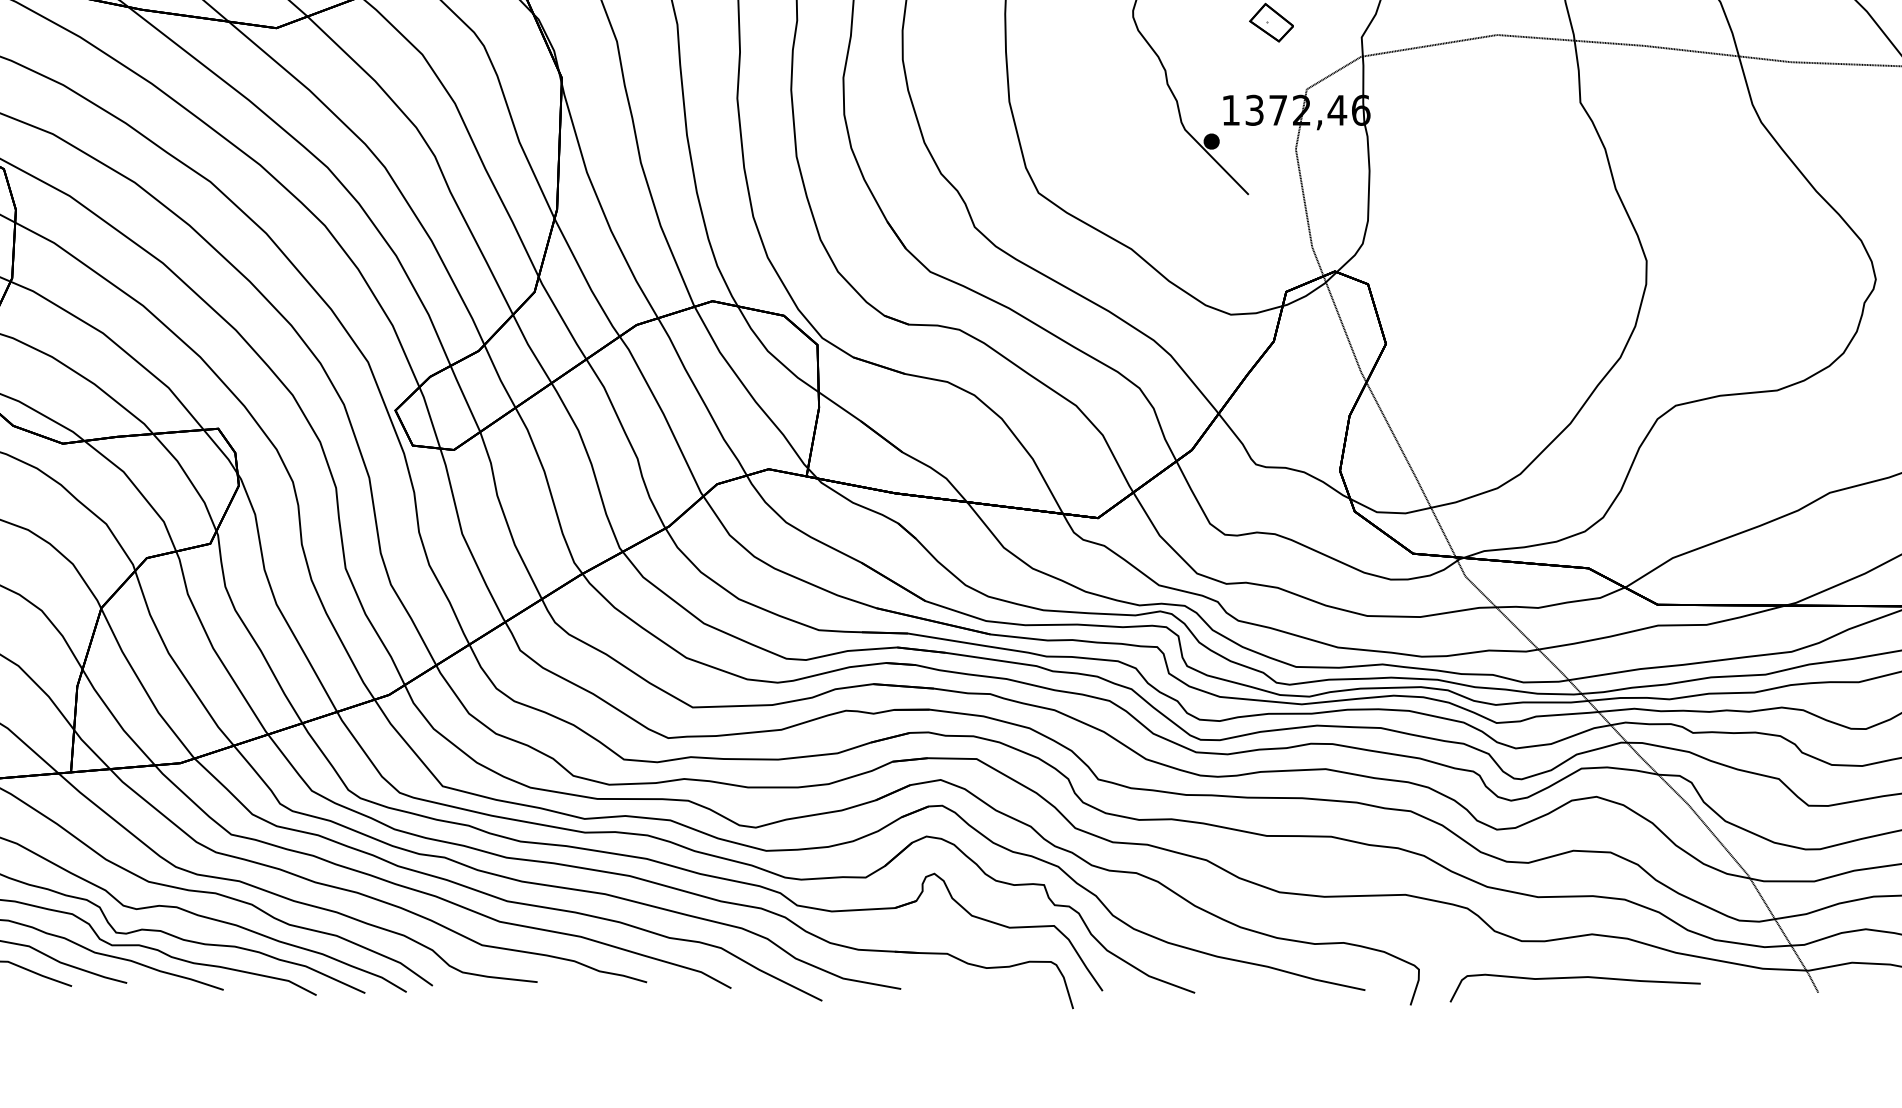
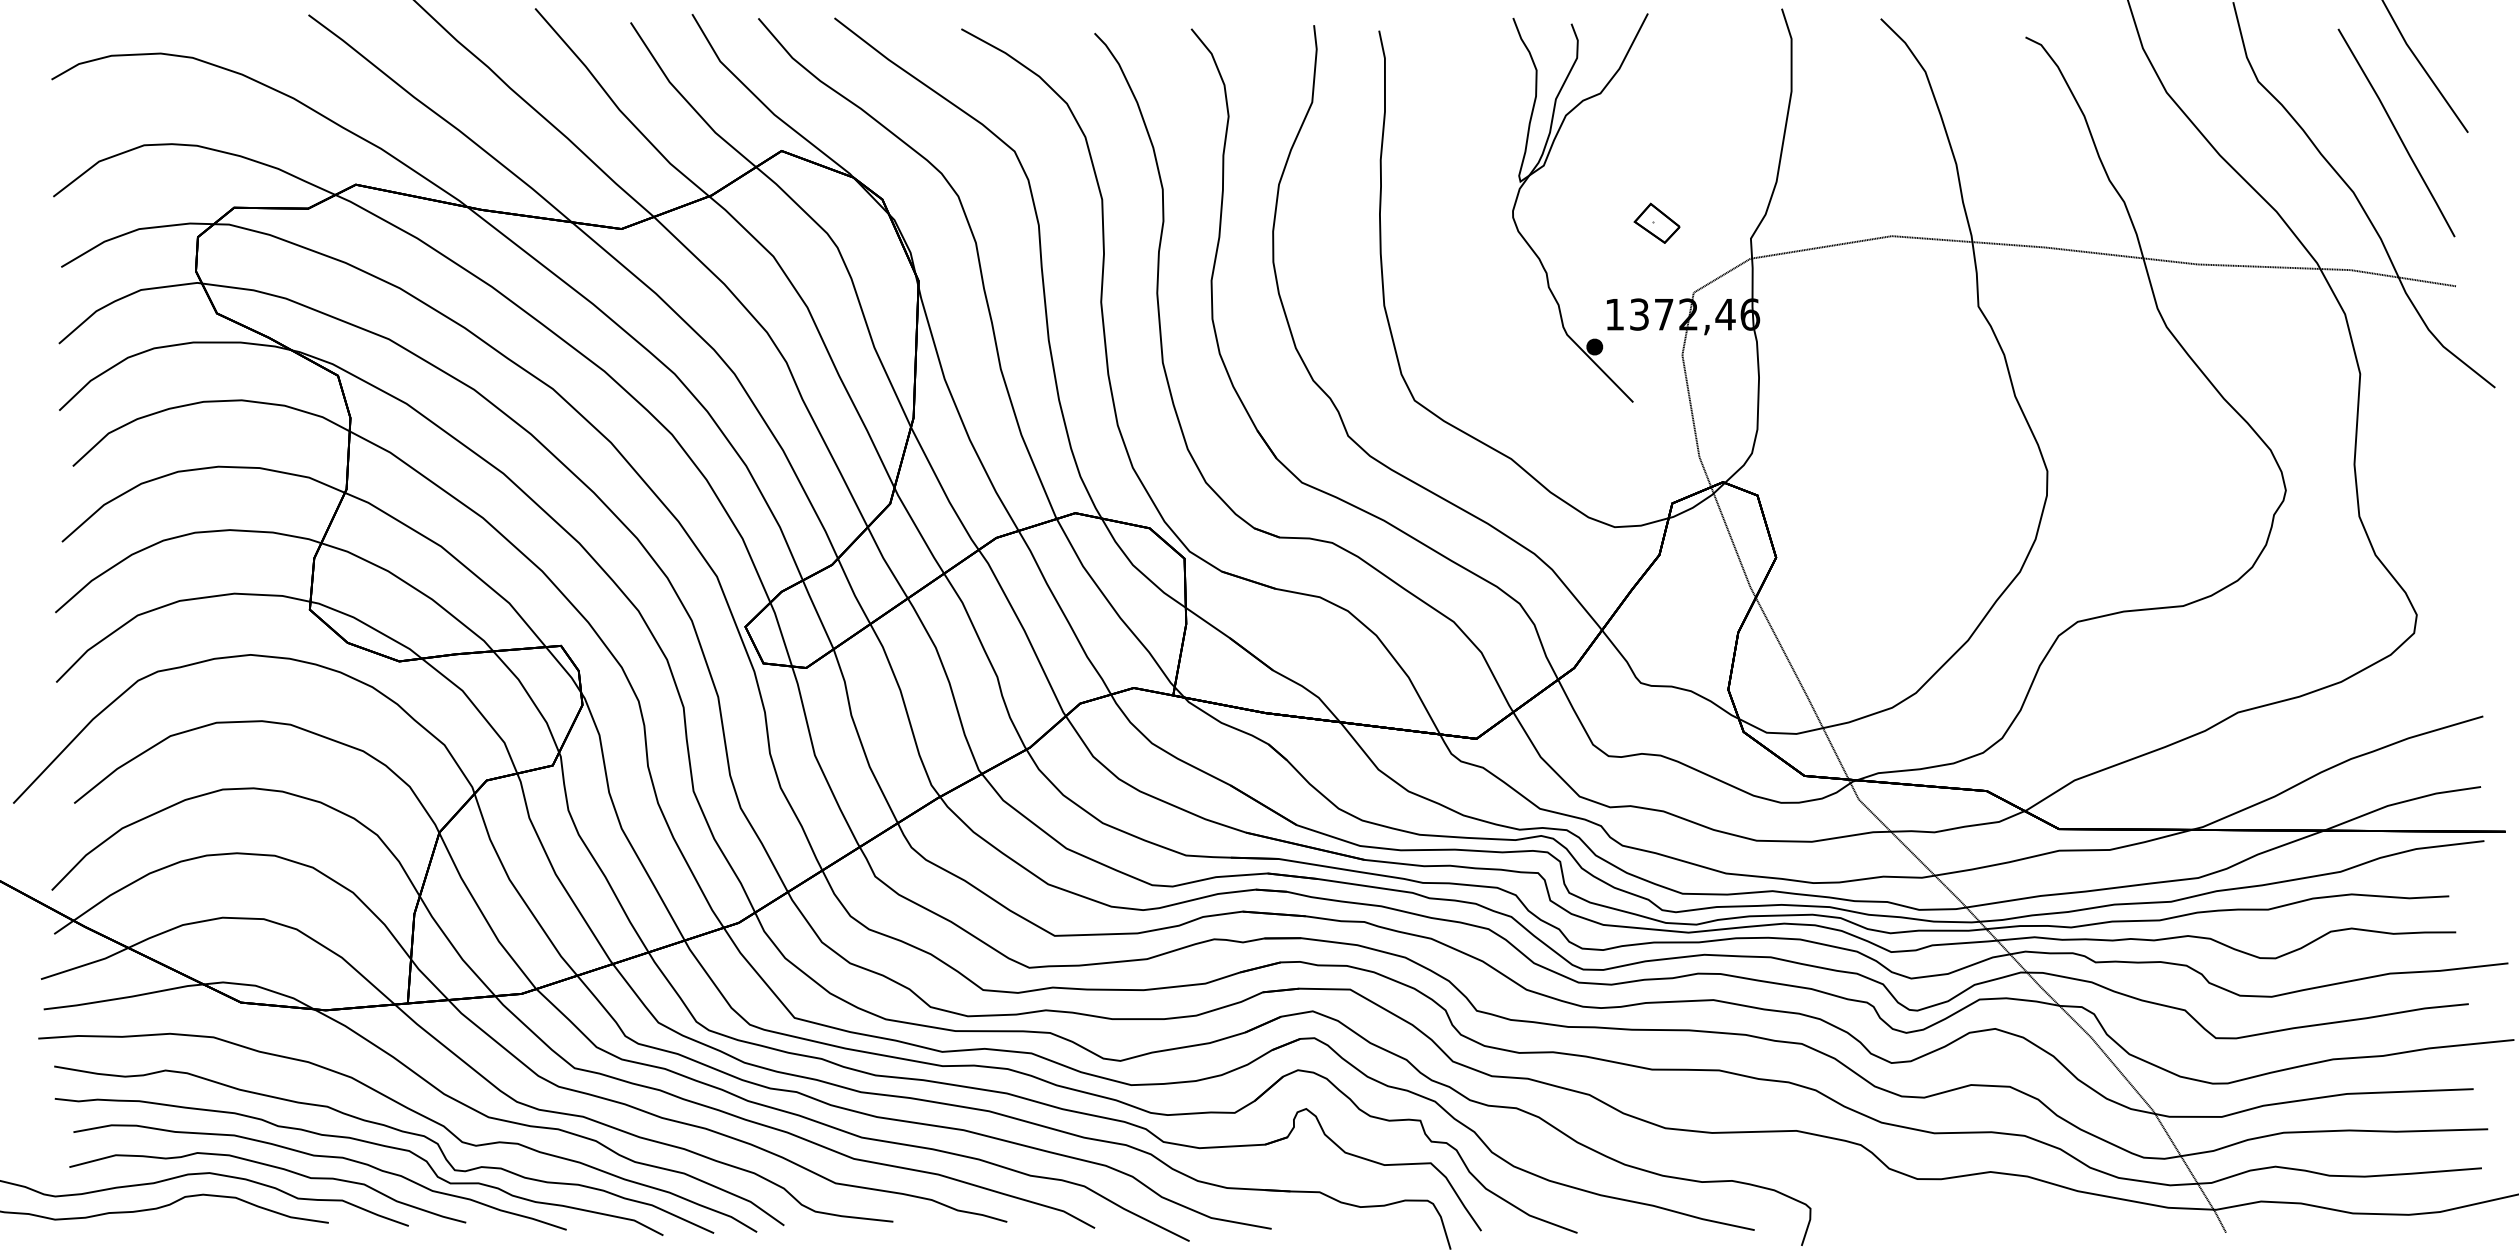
curve: (1574, 978) -> (1972, 1217), removed

